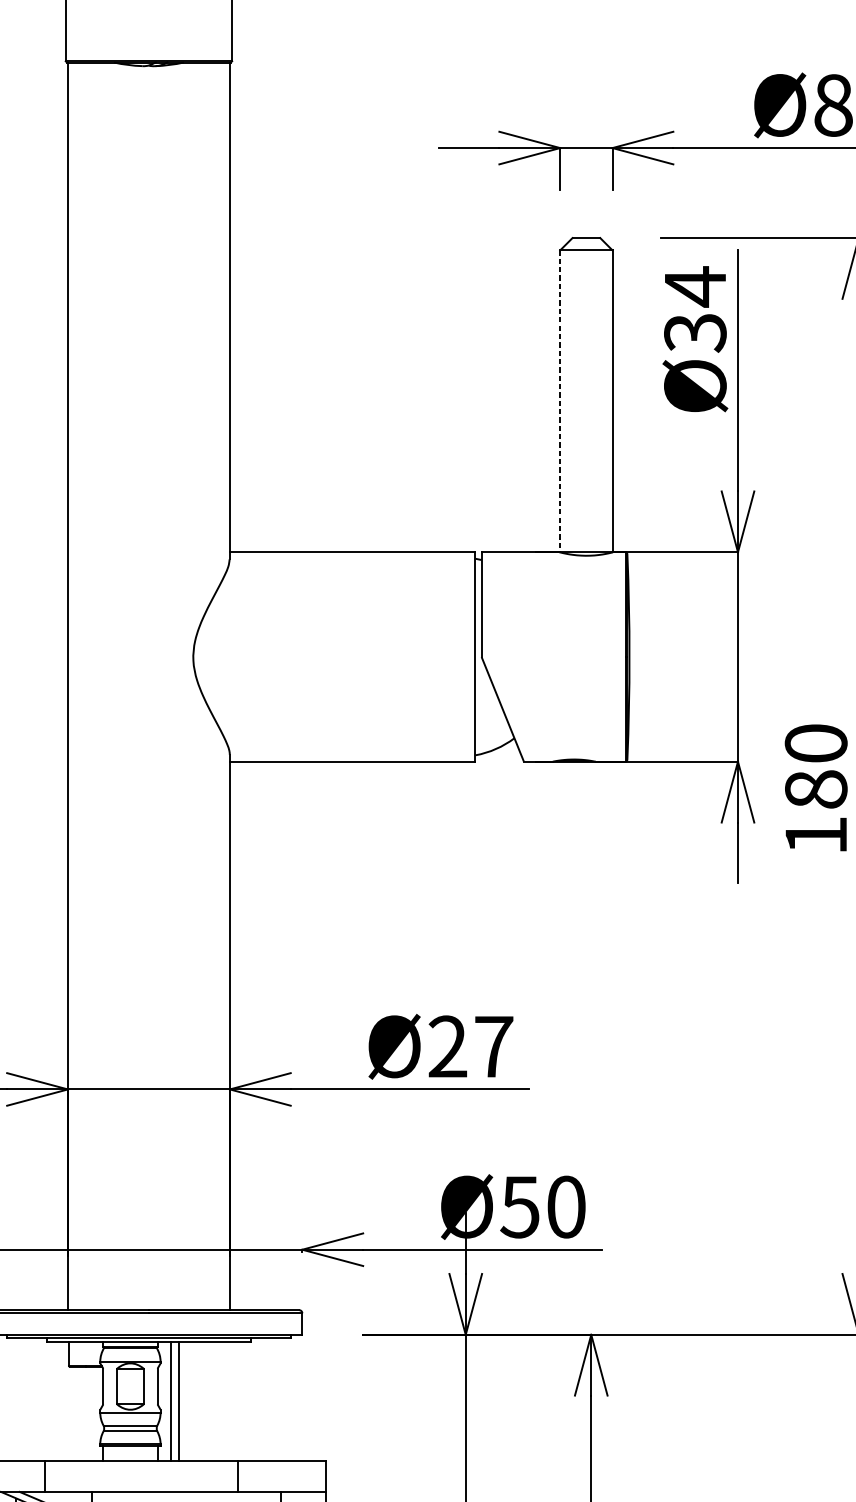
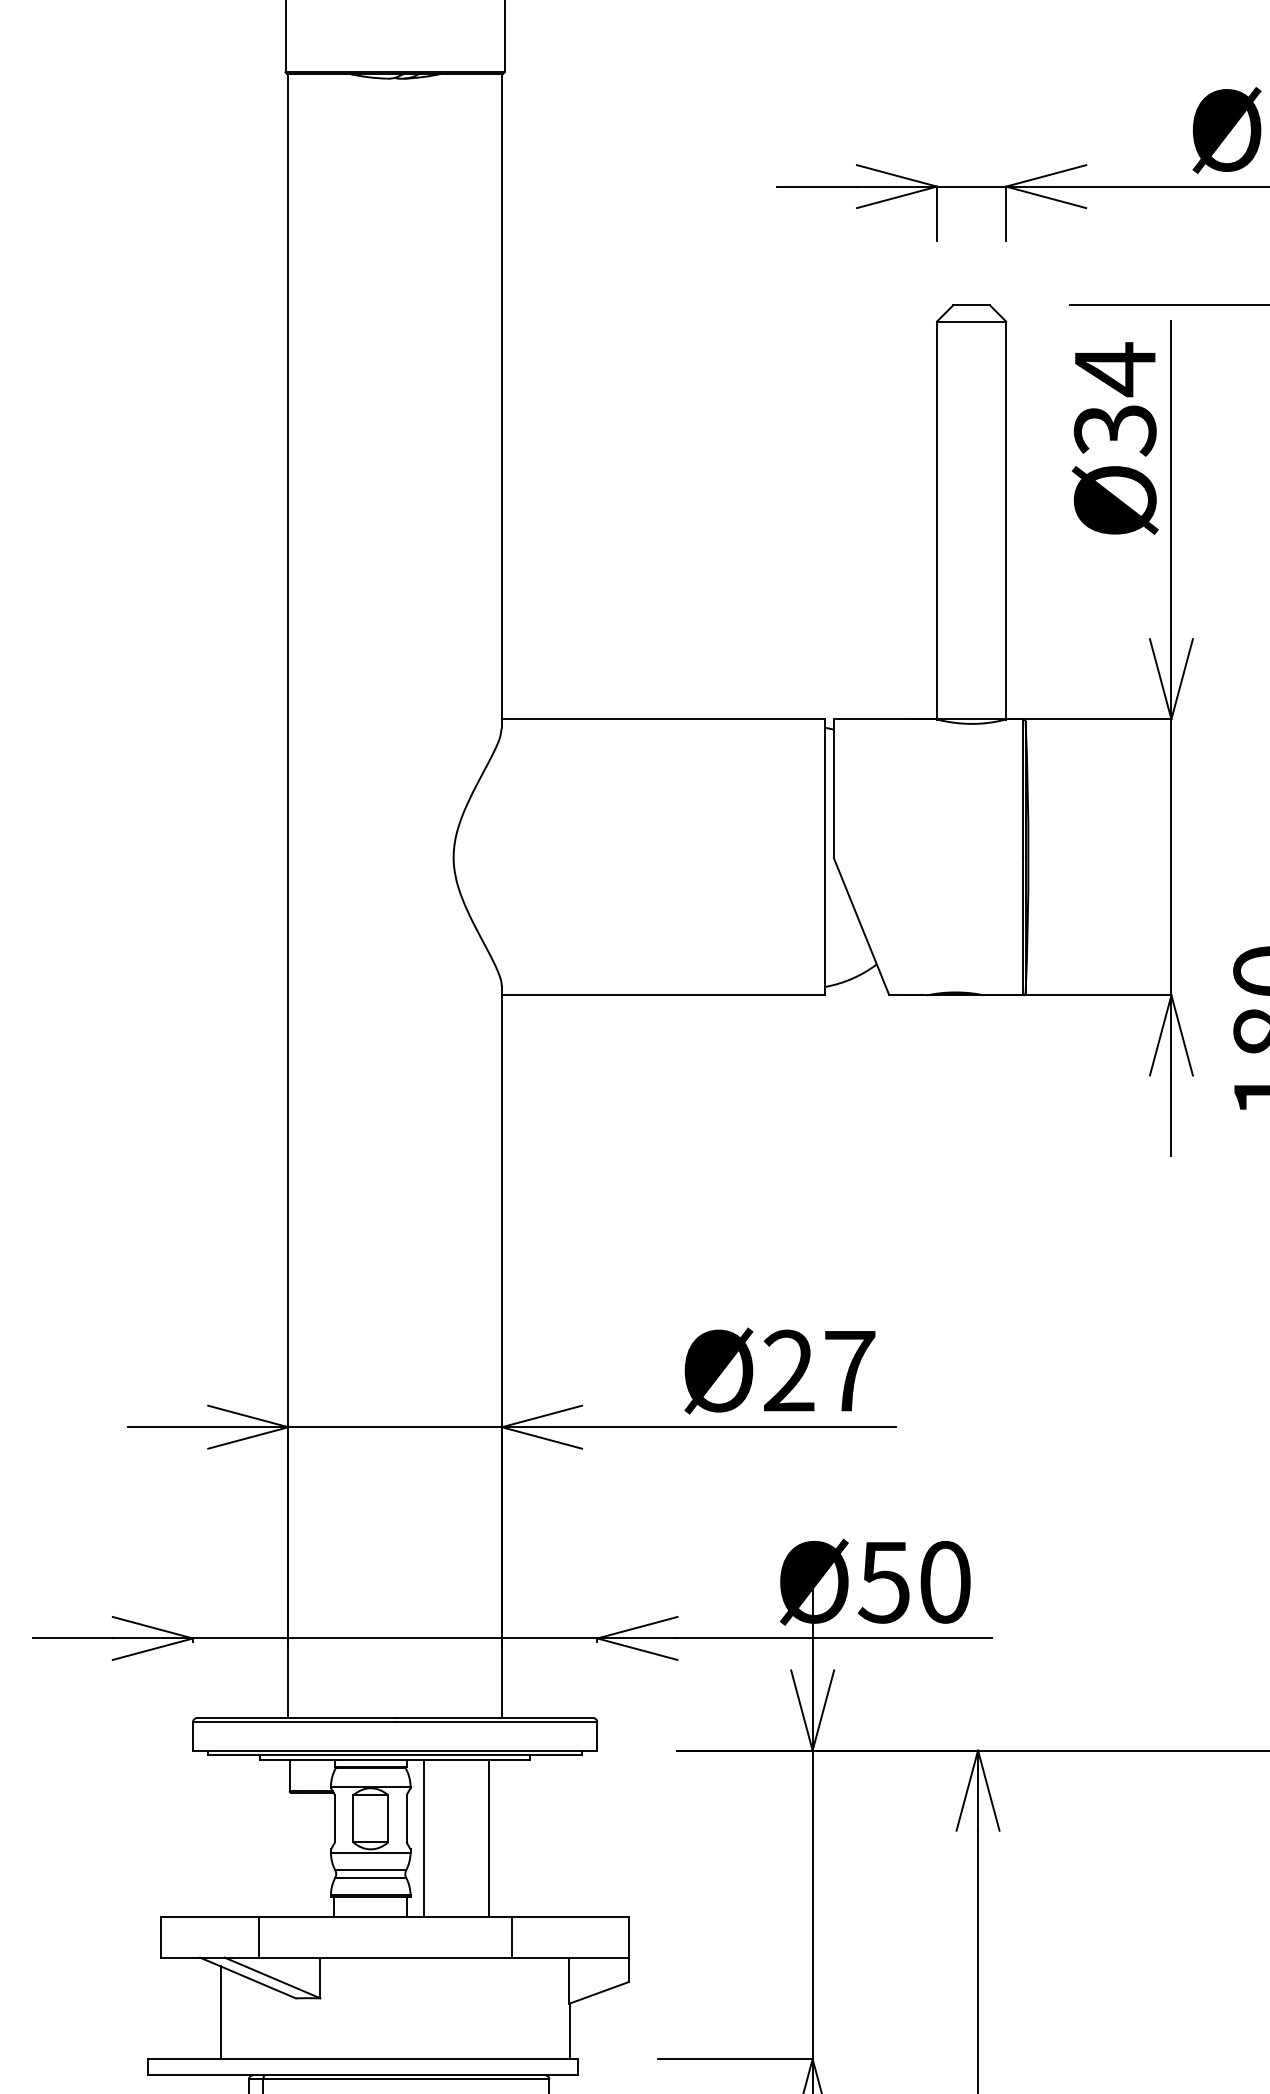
line: (560, 402) -> (937, 521), dashed -> solid
line: (178, 1401) -> (488, 1838), moved

